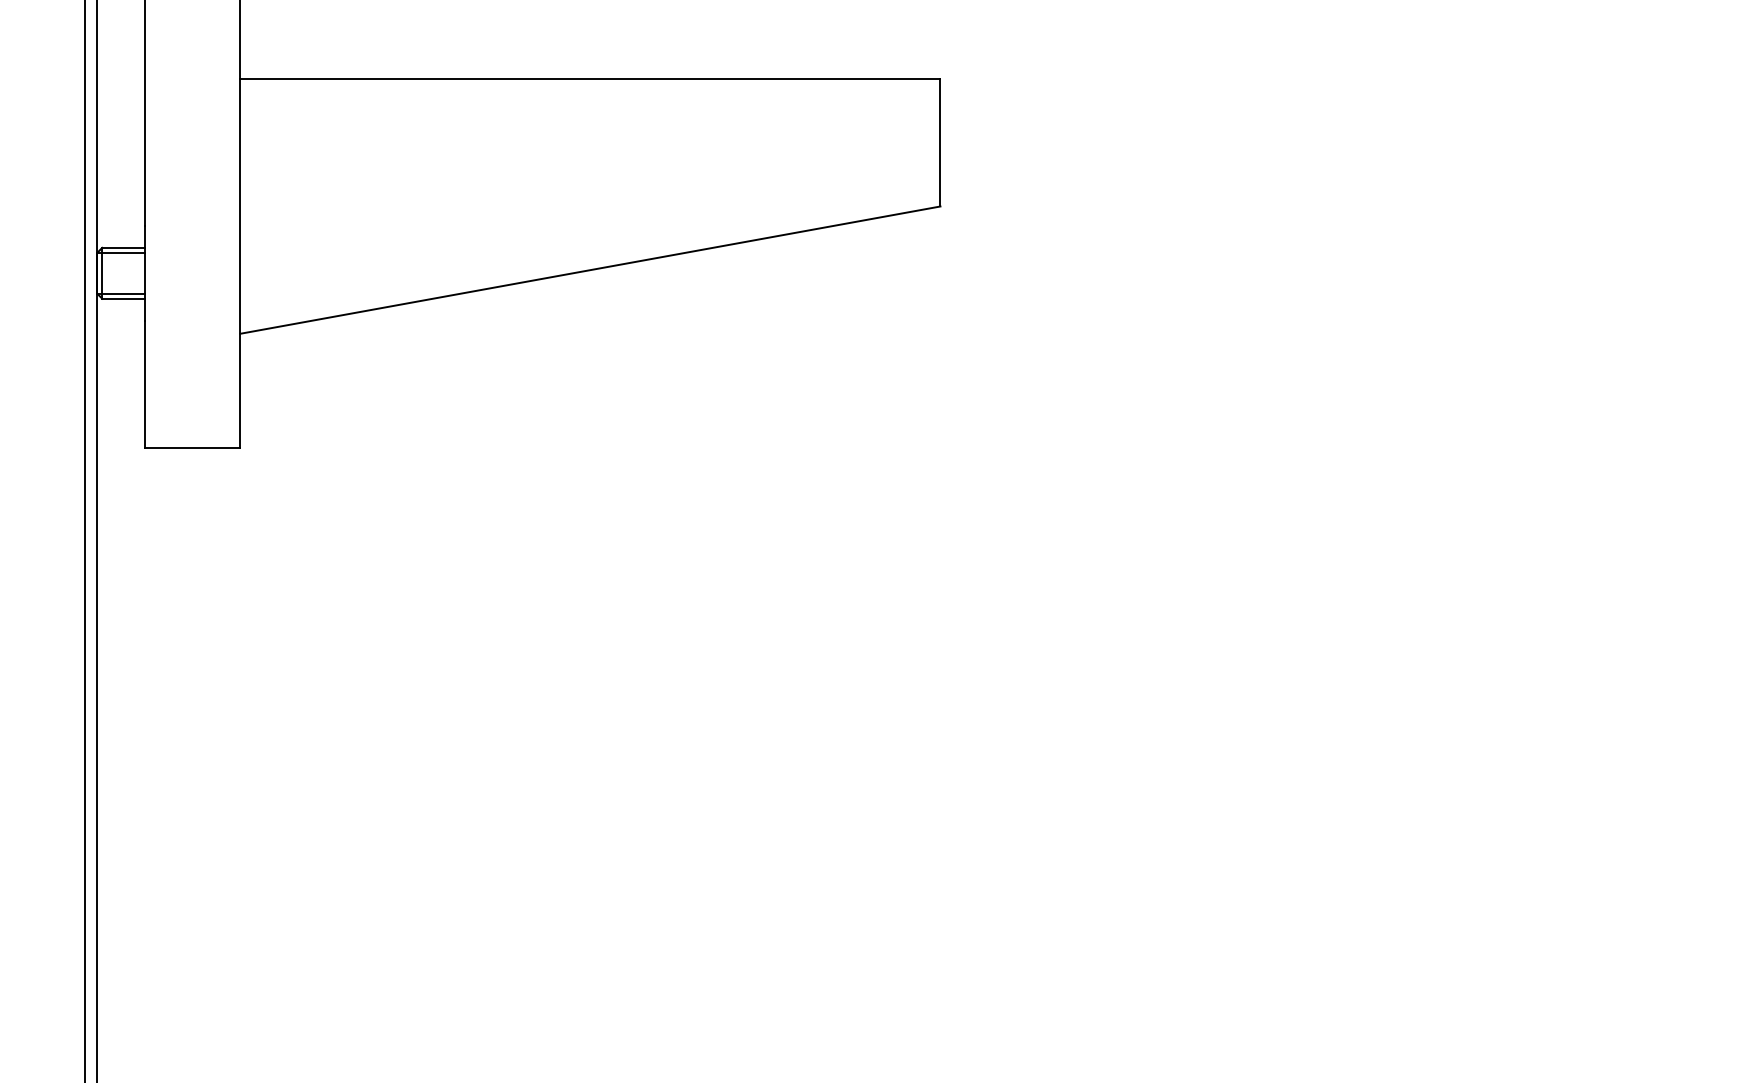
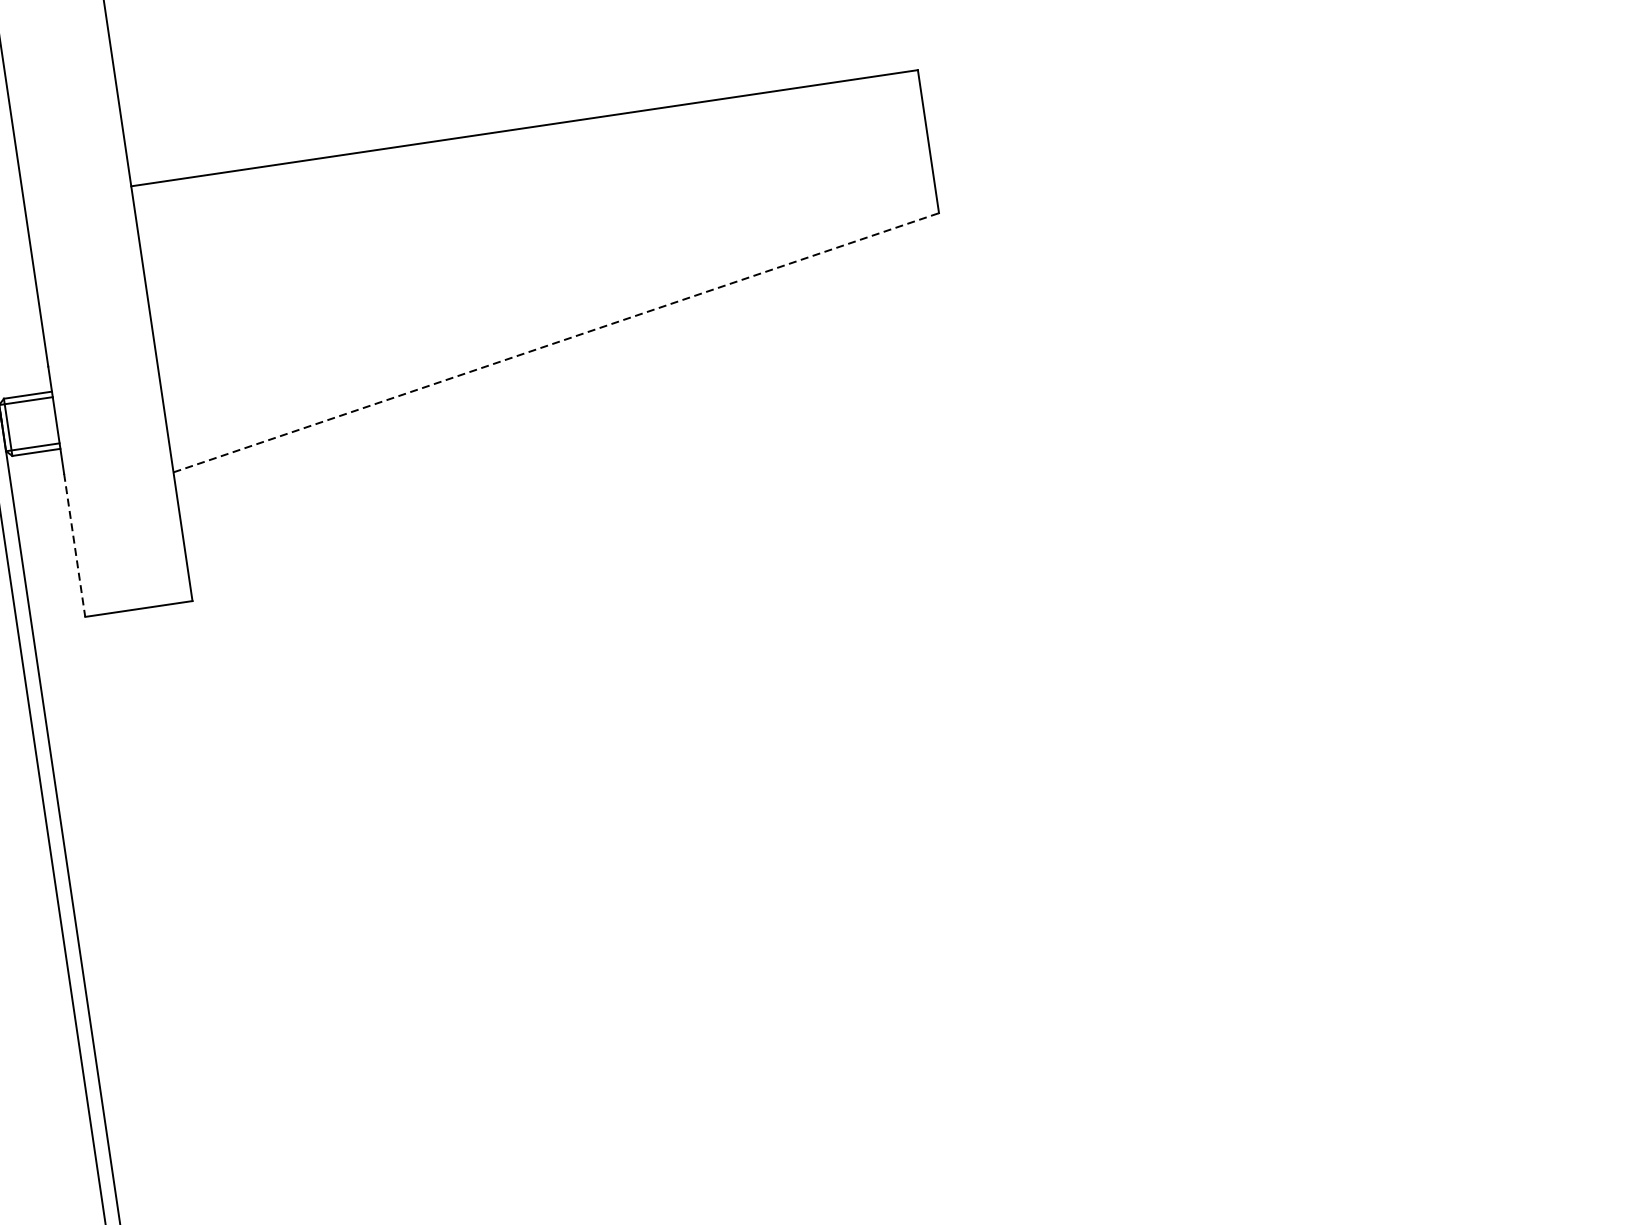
line: (590, 270) -> (556, 343), solid -> dashed
line: (145, 384) -> (75, 545), solid -> dashed

